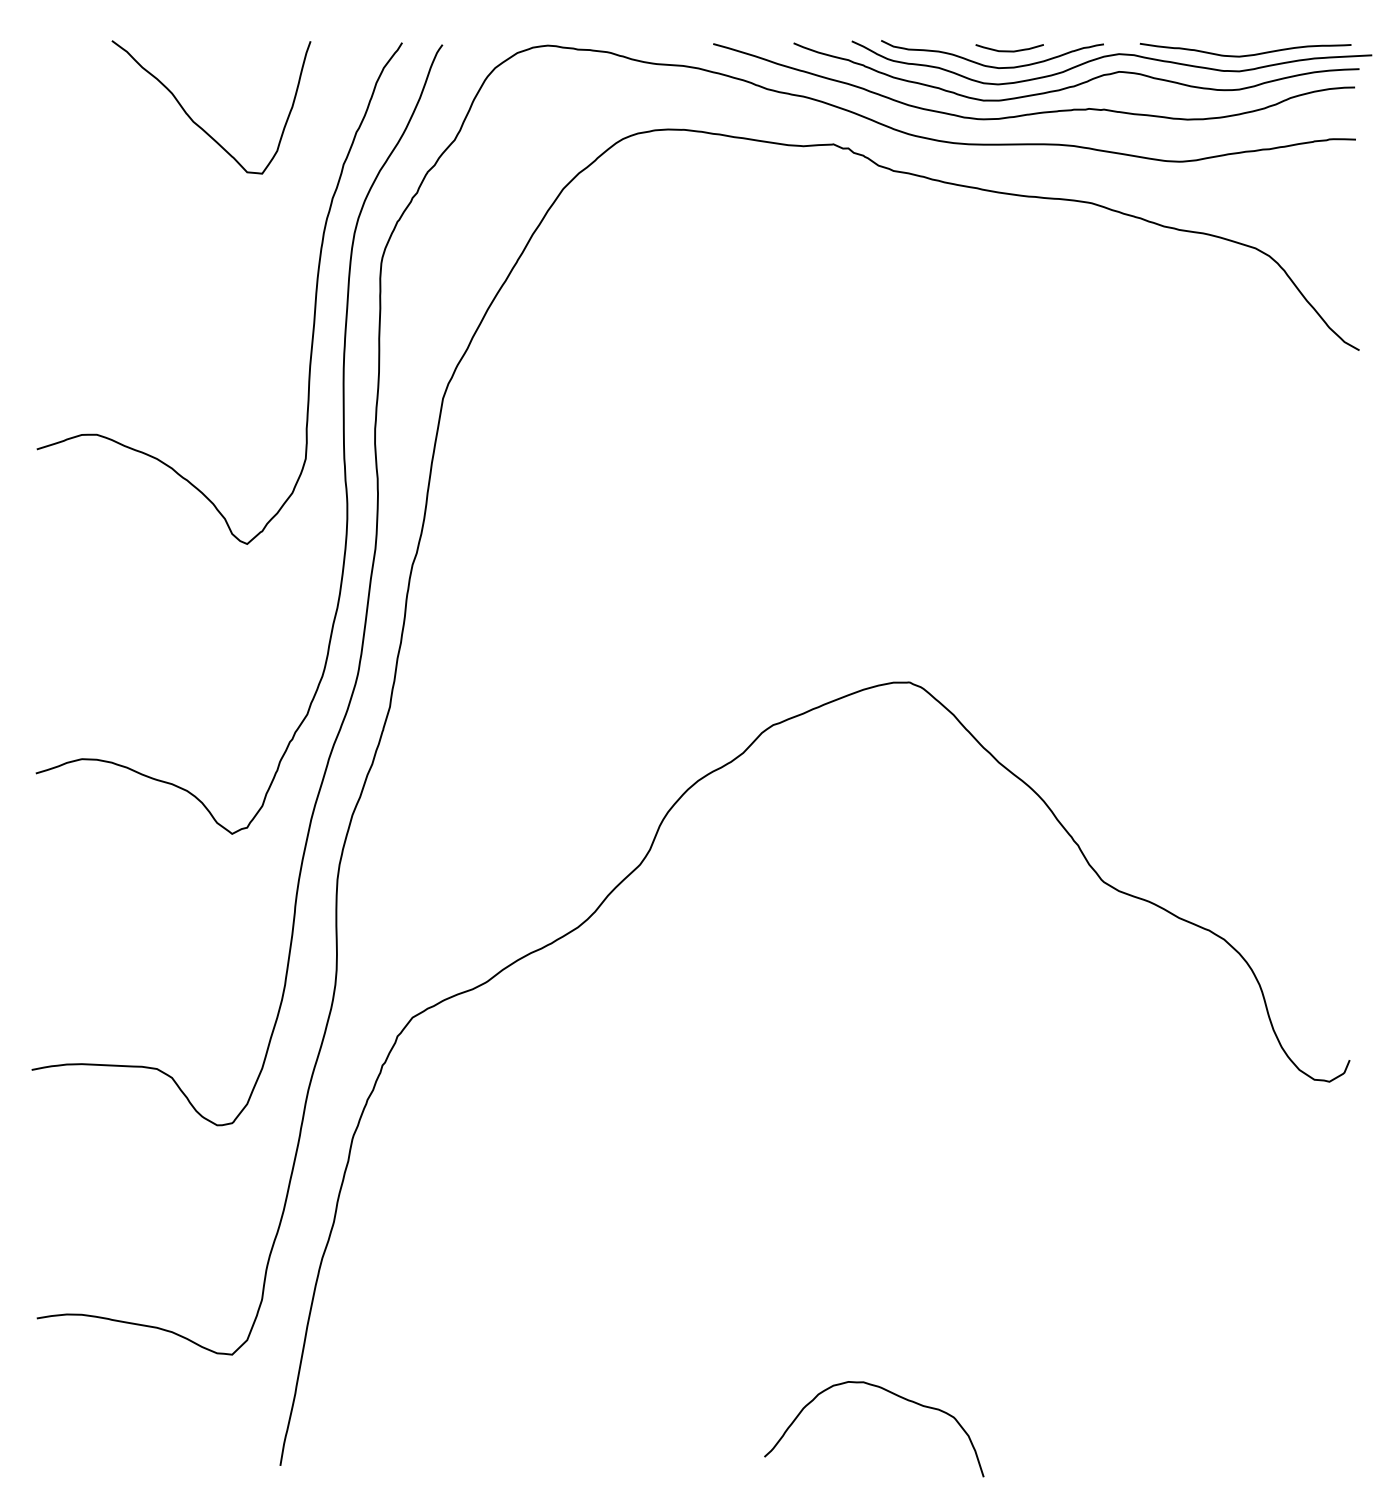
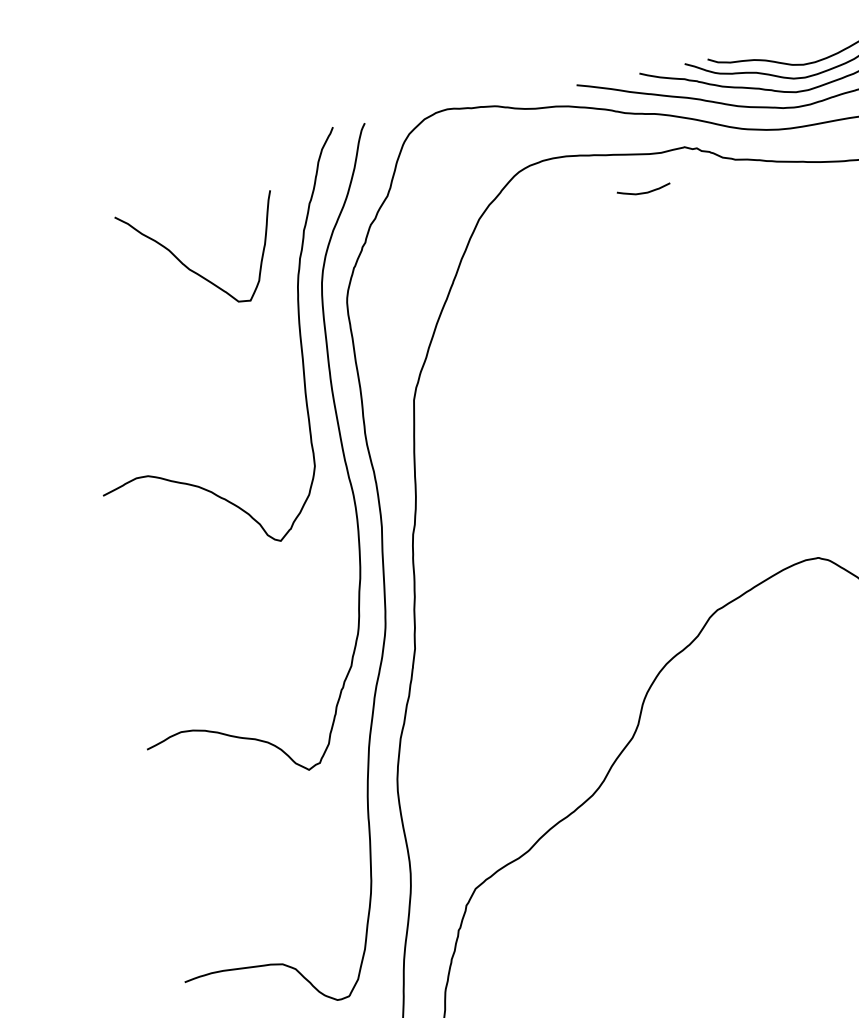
curve: (1009, 50) -> (644, 192), moved
curve: (197, 123) -> (193, 270), moved

